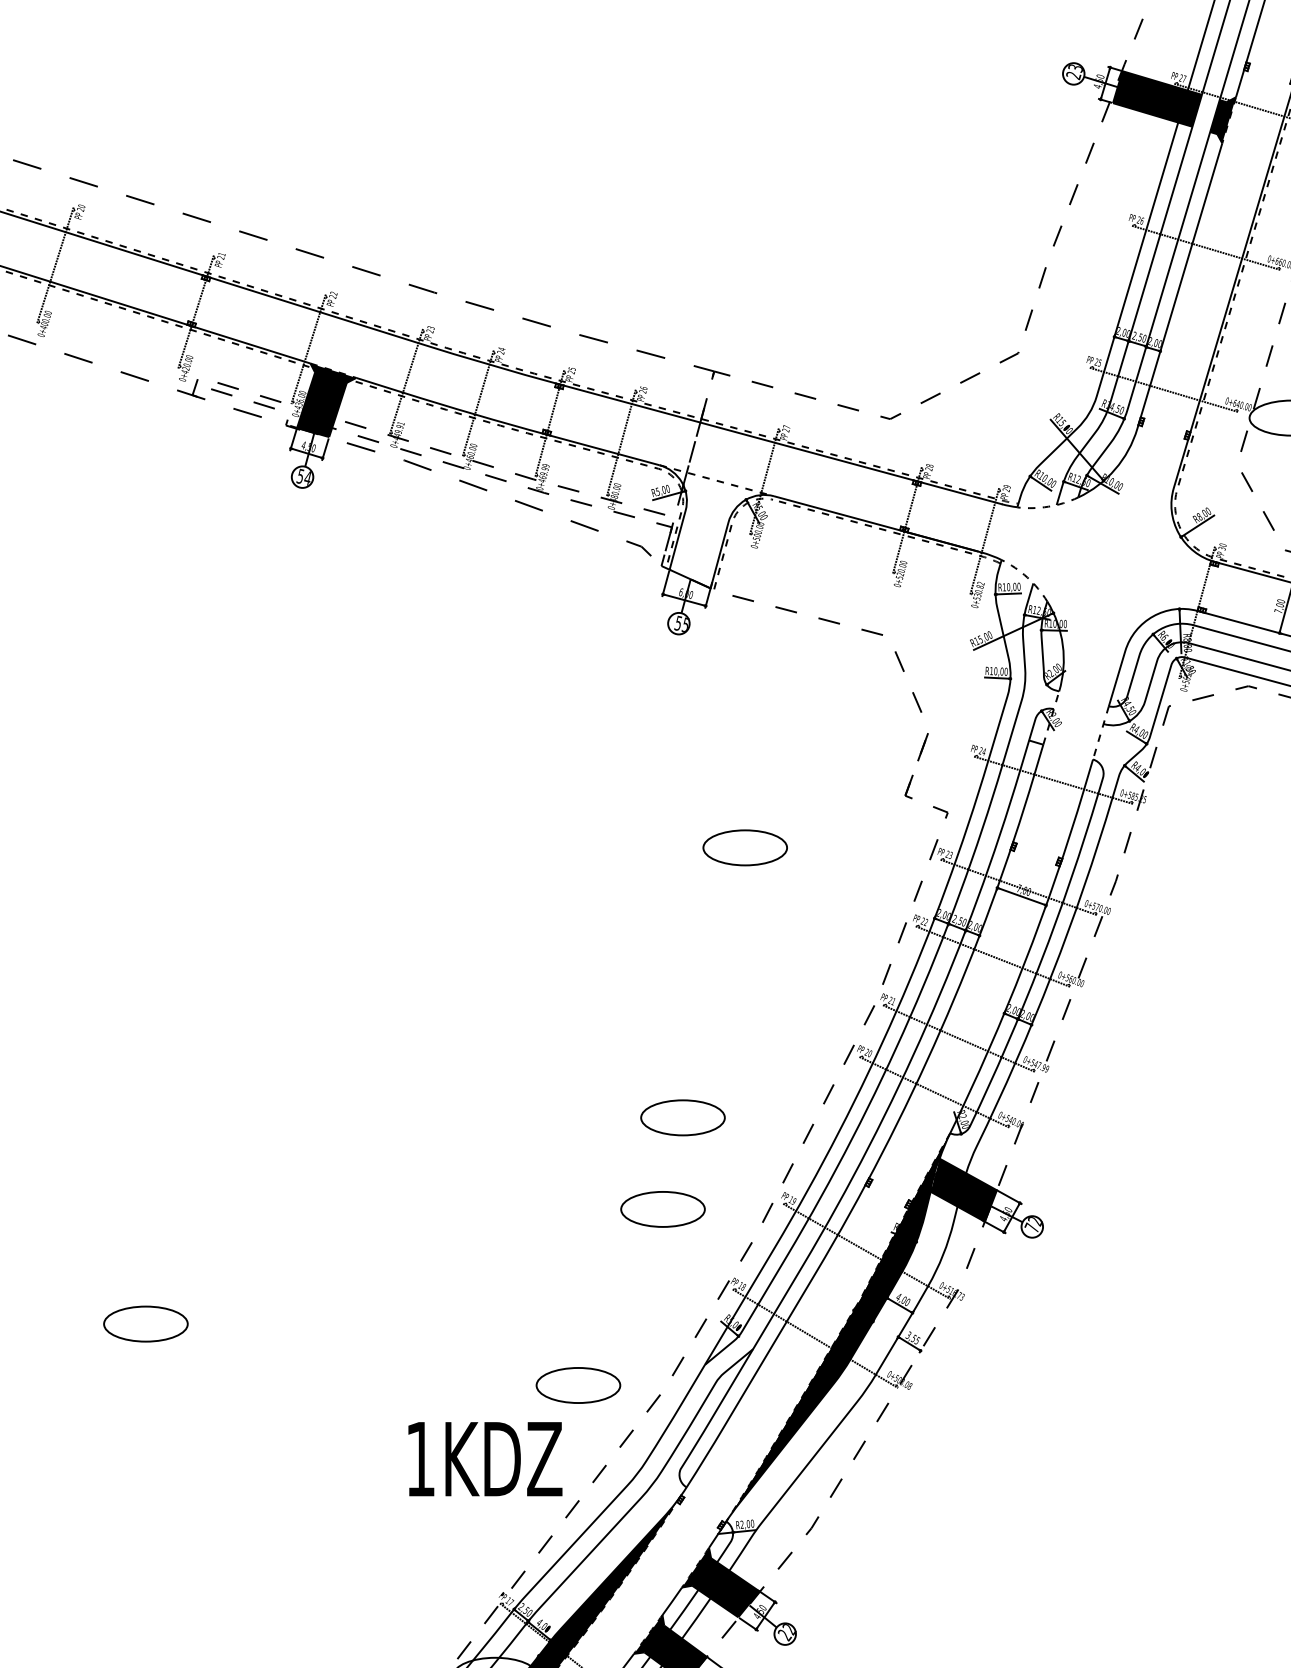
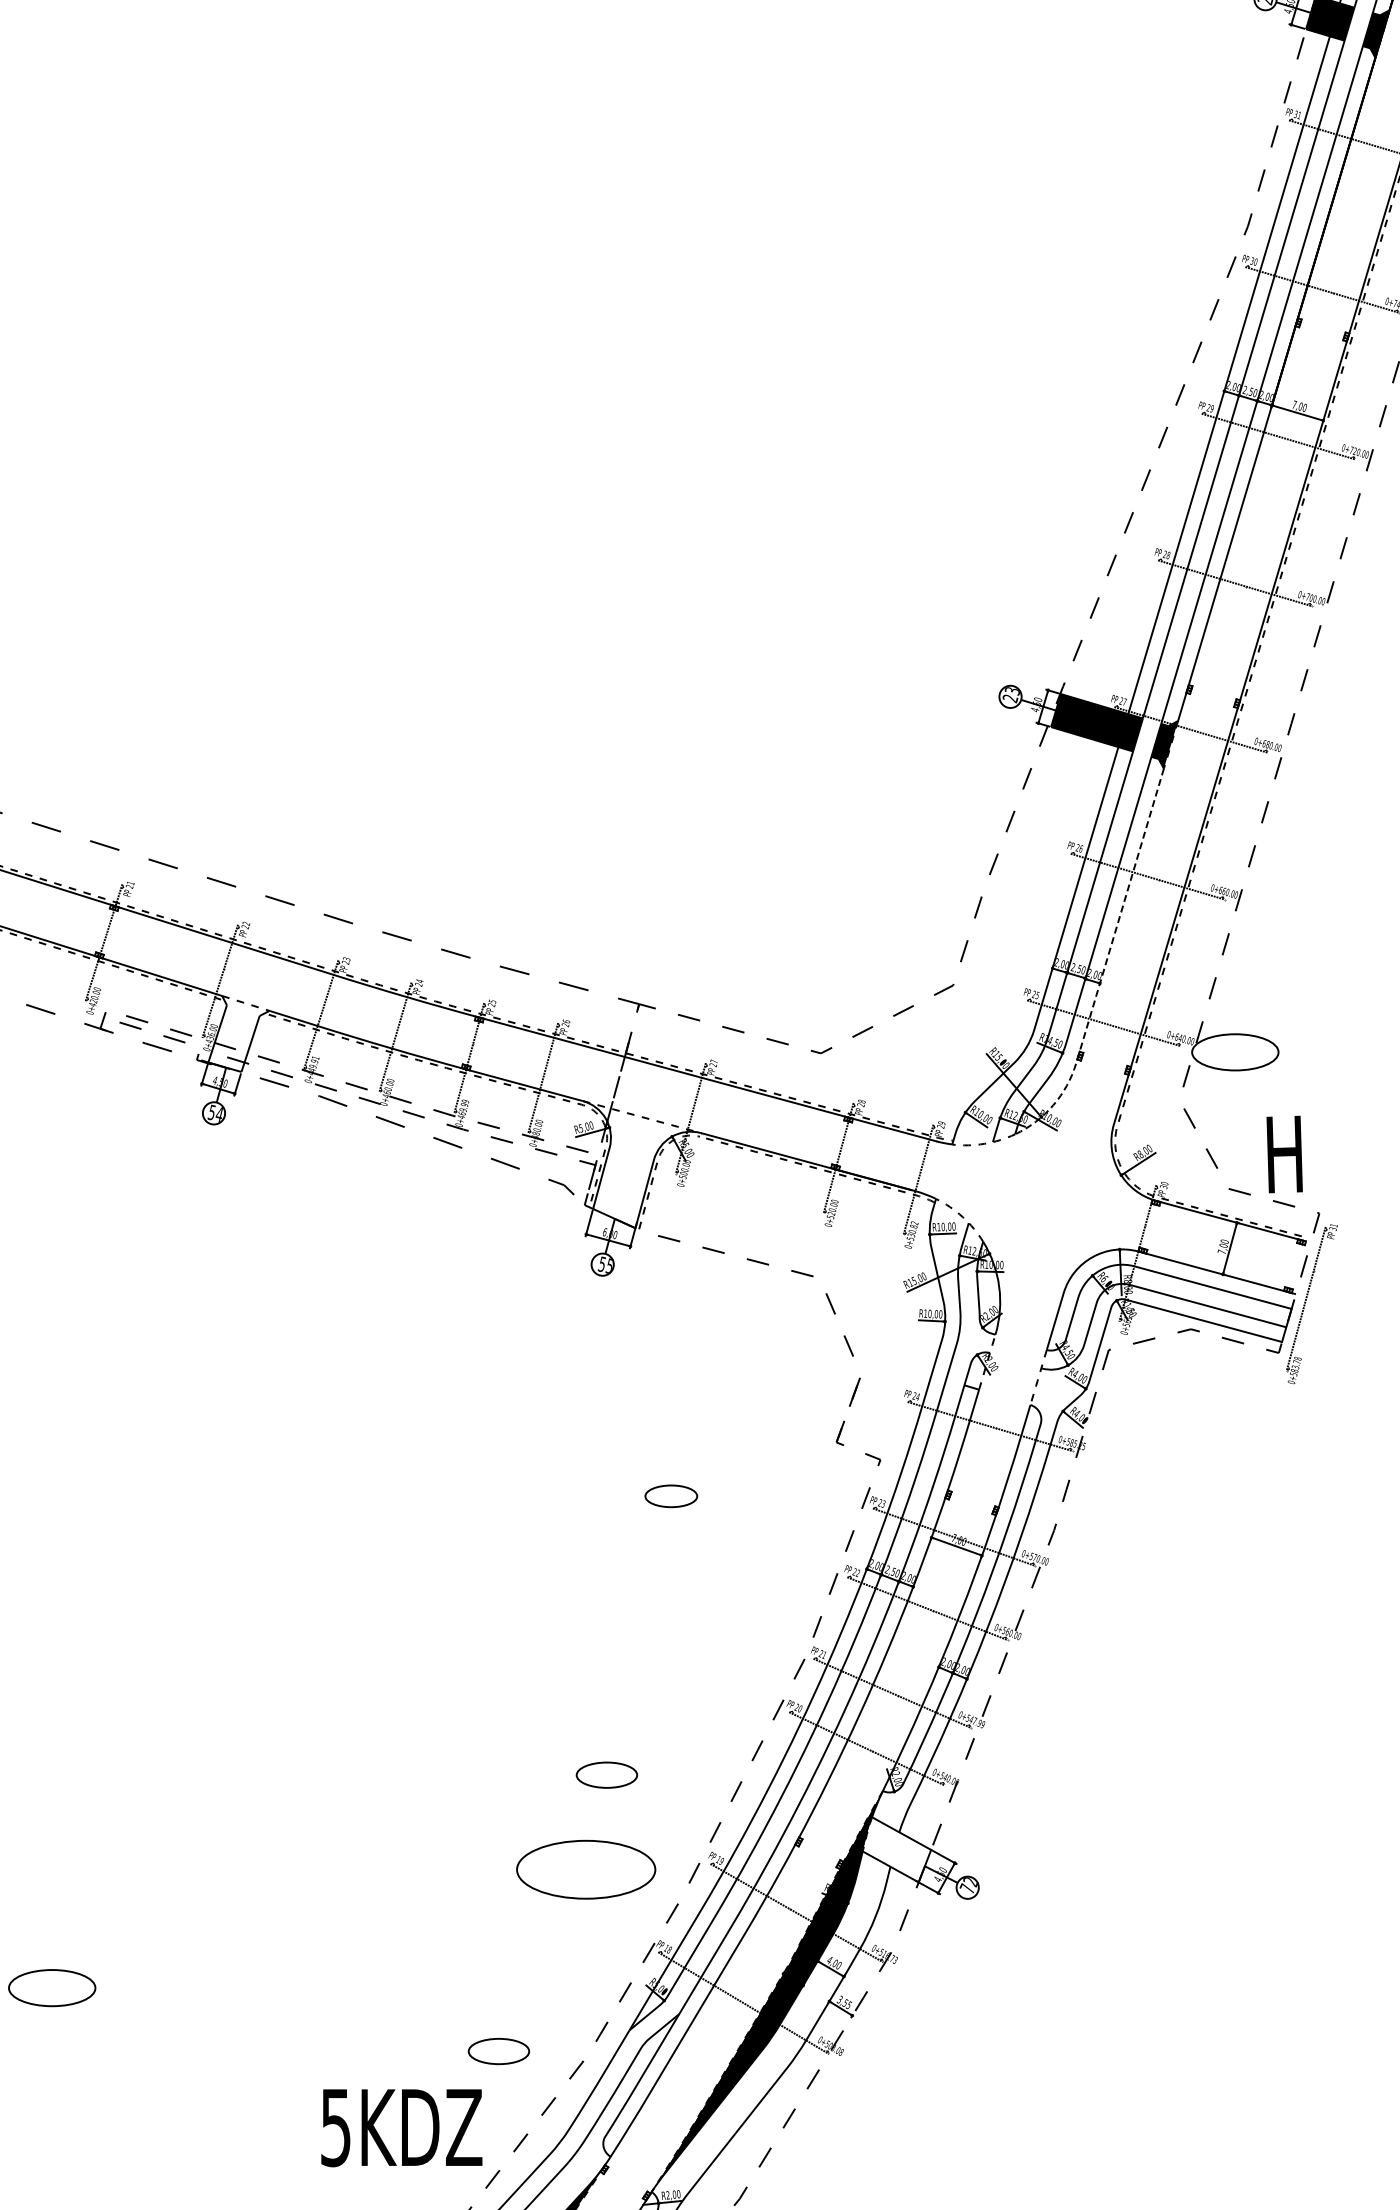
line: (1162, 343) -> (1102, 975), solid -> dashed
fill: (326, 399) -> (238, 1033), removed
part: (745, 848) -> (671, 1496), size x0.6
part: (682, 1118) -> (606, 1775), size x0.7
fill: (963, 1189) -> (896, 1849), removed
part: (663, 1209) -> (586, 1869), size x1.6
part: (578, 1385) -> (498, 2051), size x0.7
text: (420, 1460) -> (335, 2128), 1KDZ -> 5KDZ

